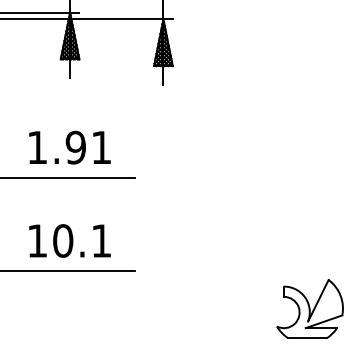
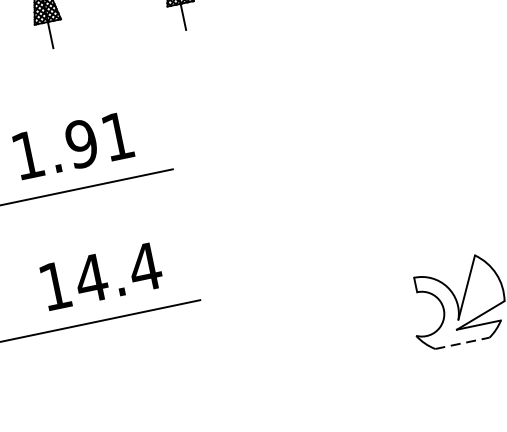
text: (82, 240) -> (118, 272), 10.1 -> 14.4
line: (308, 338) -> (463, 343), solid -> dashed

